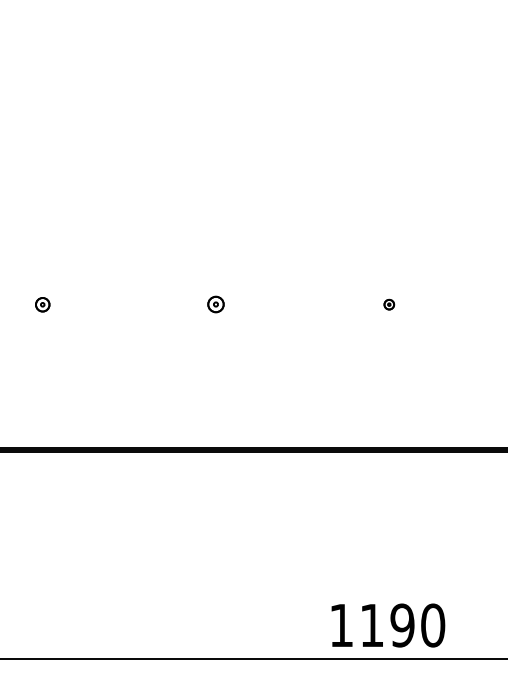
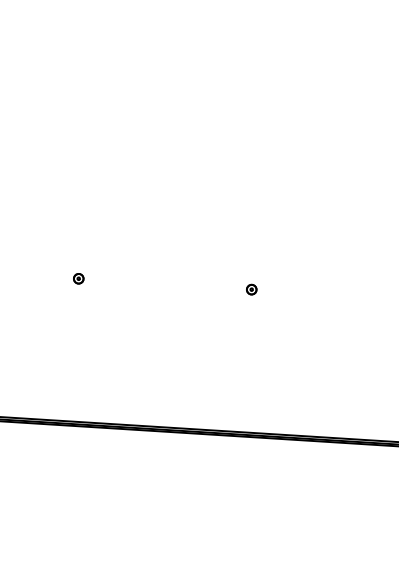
part: (42, 304) -> (78, 278), size x0.71
part: (215, 304) -> (251, 289), size x0.62

